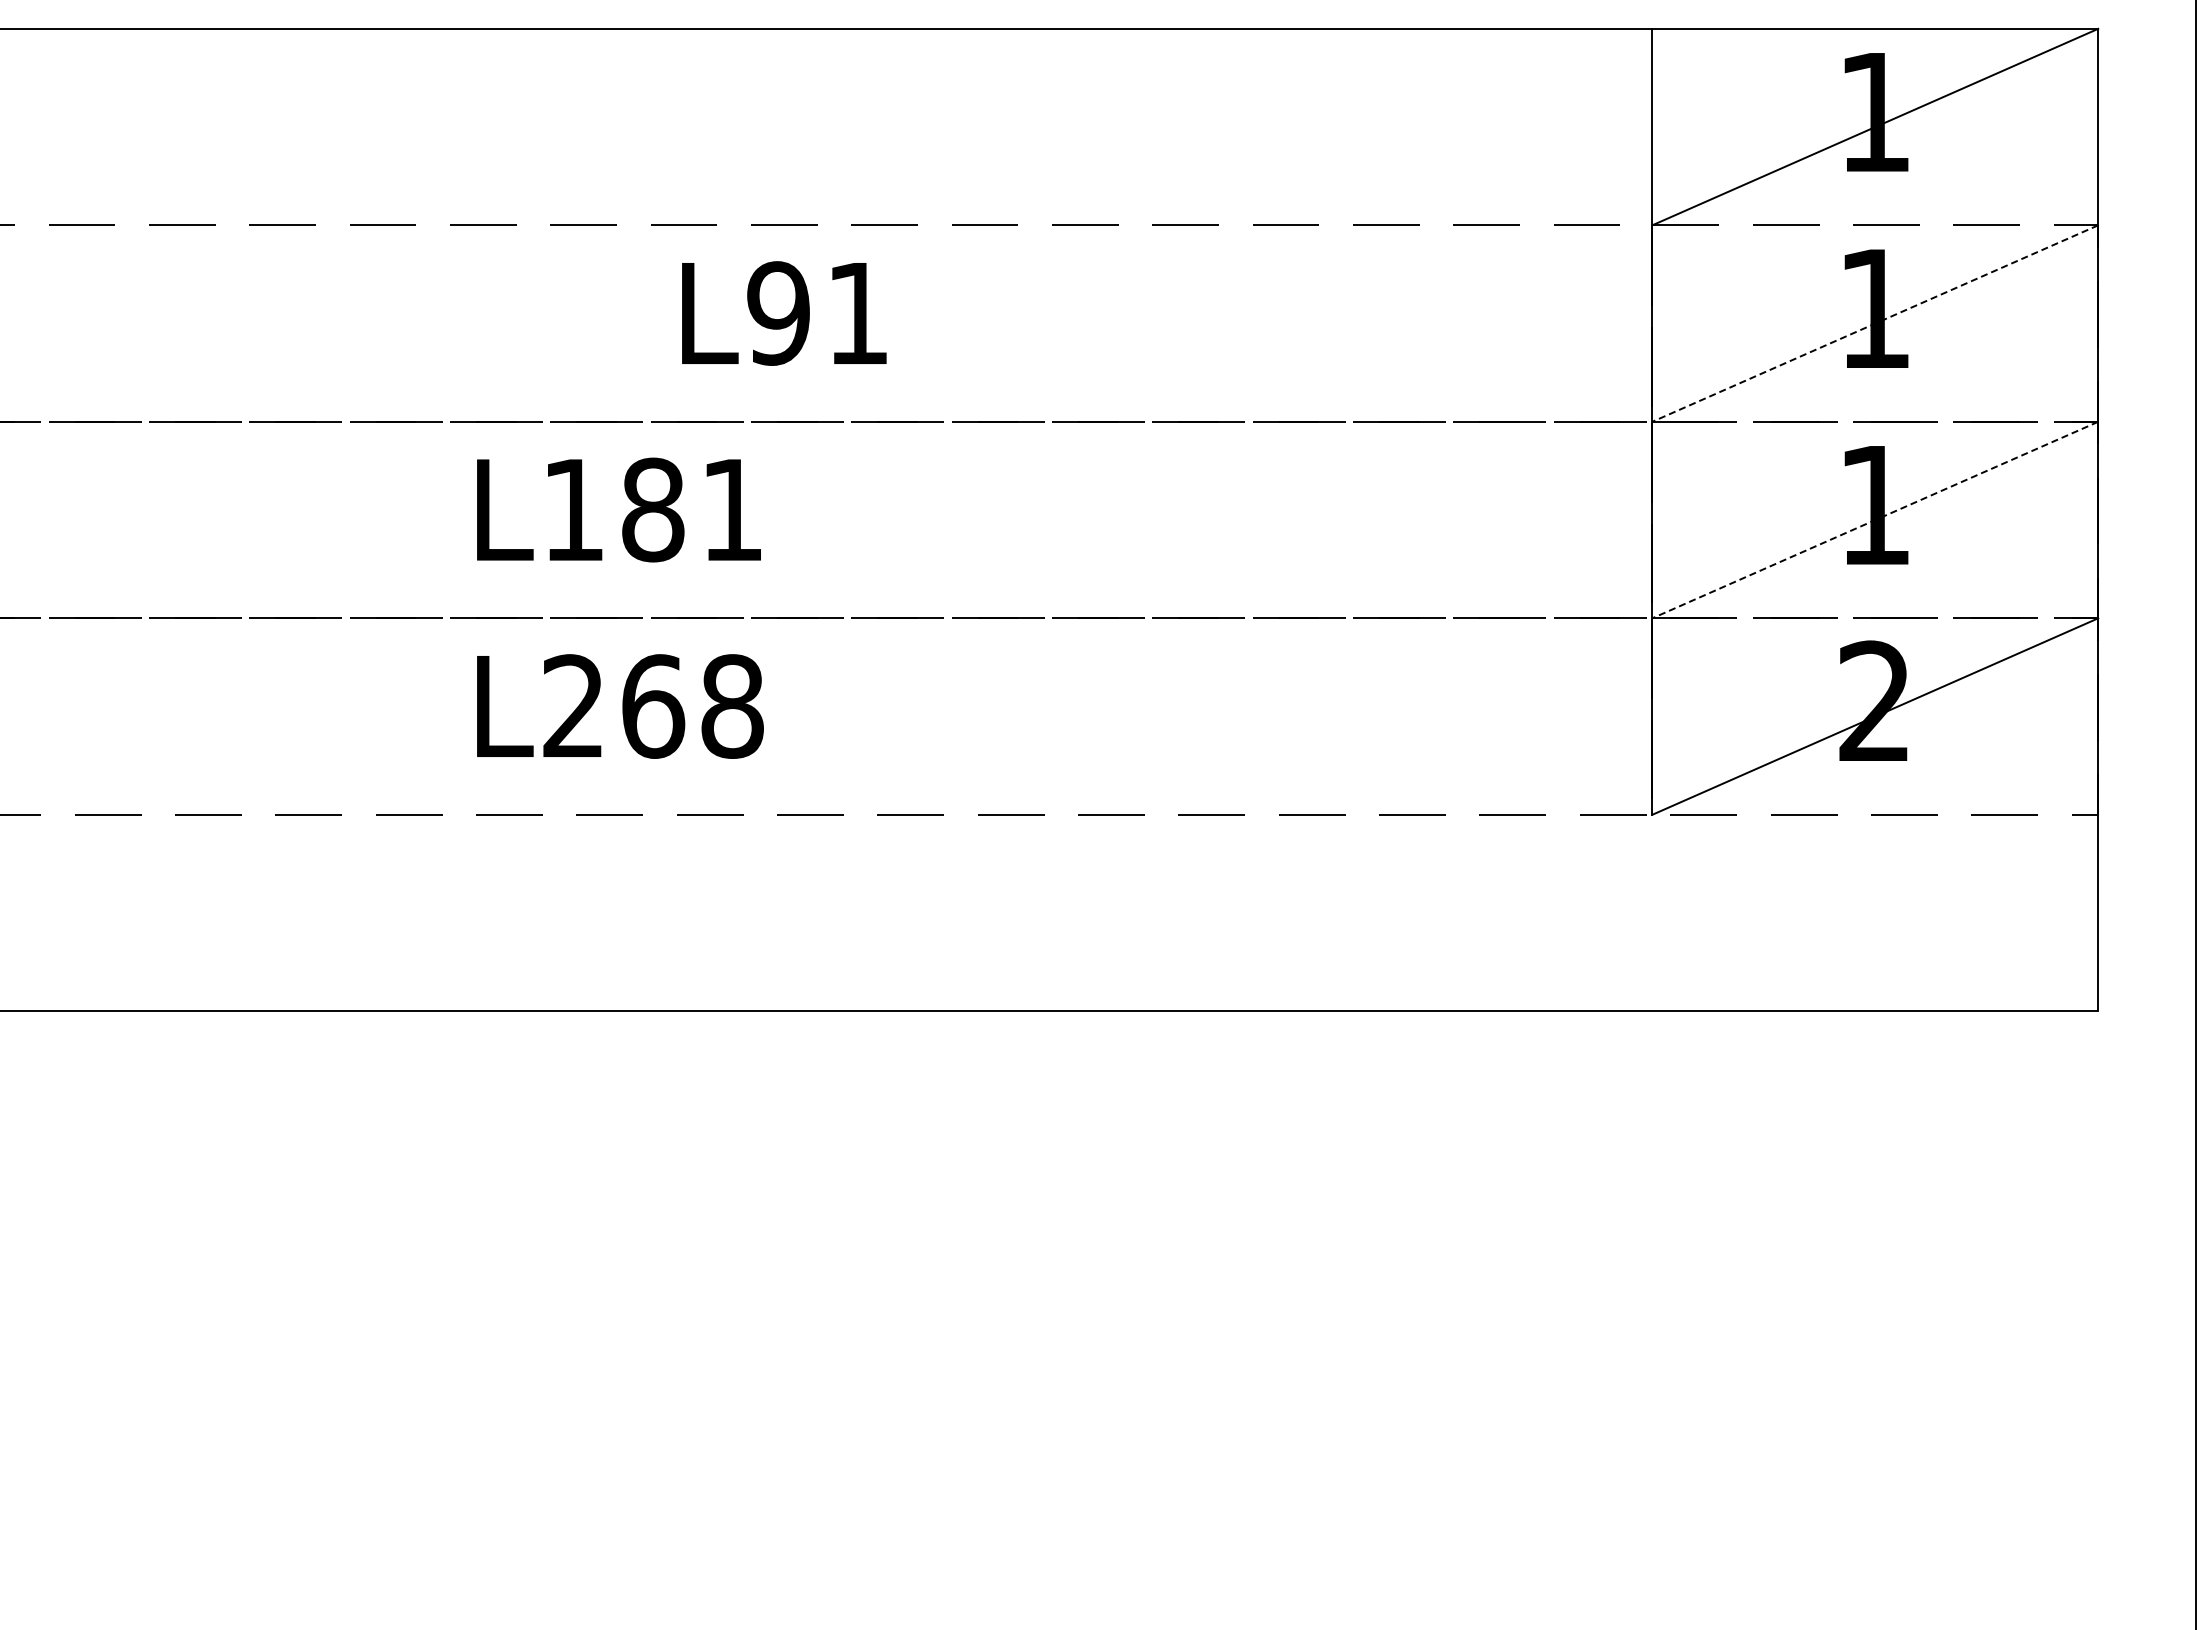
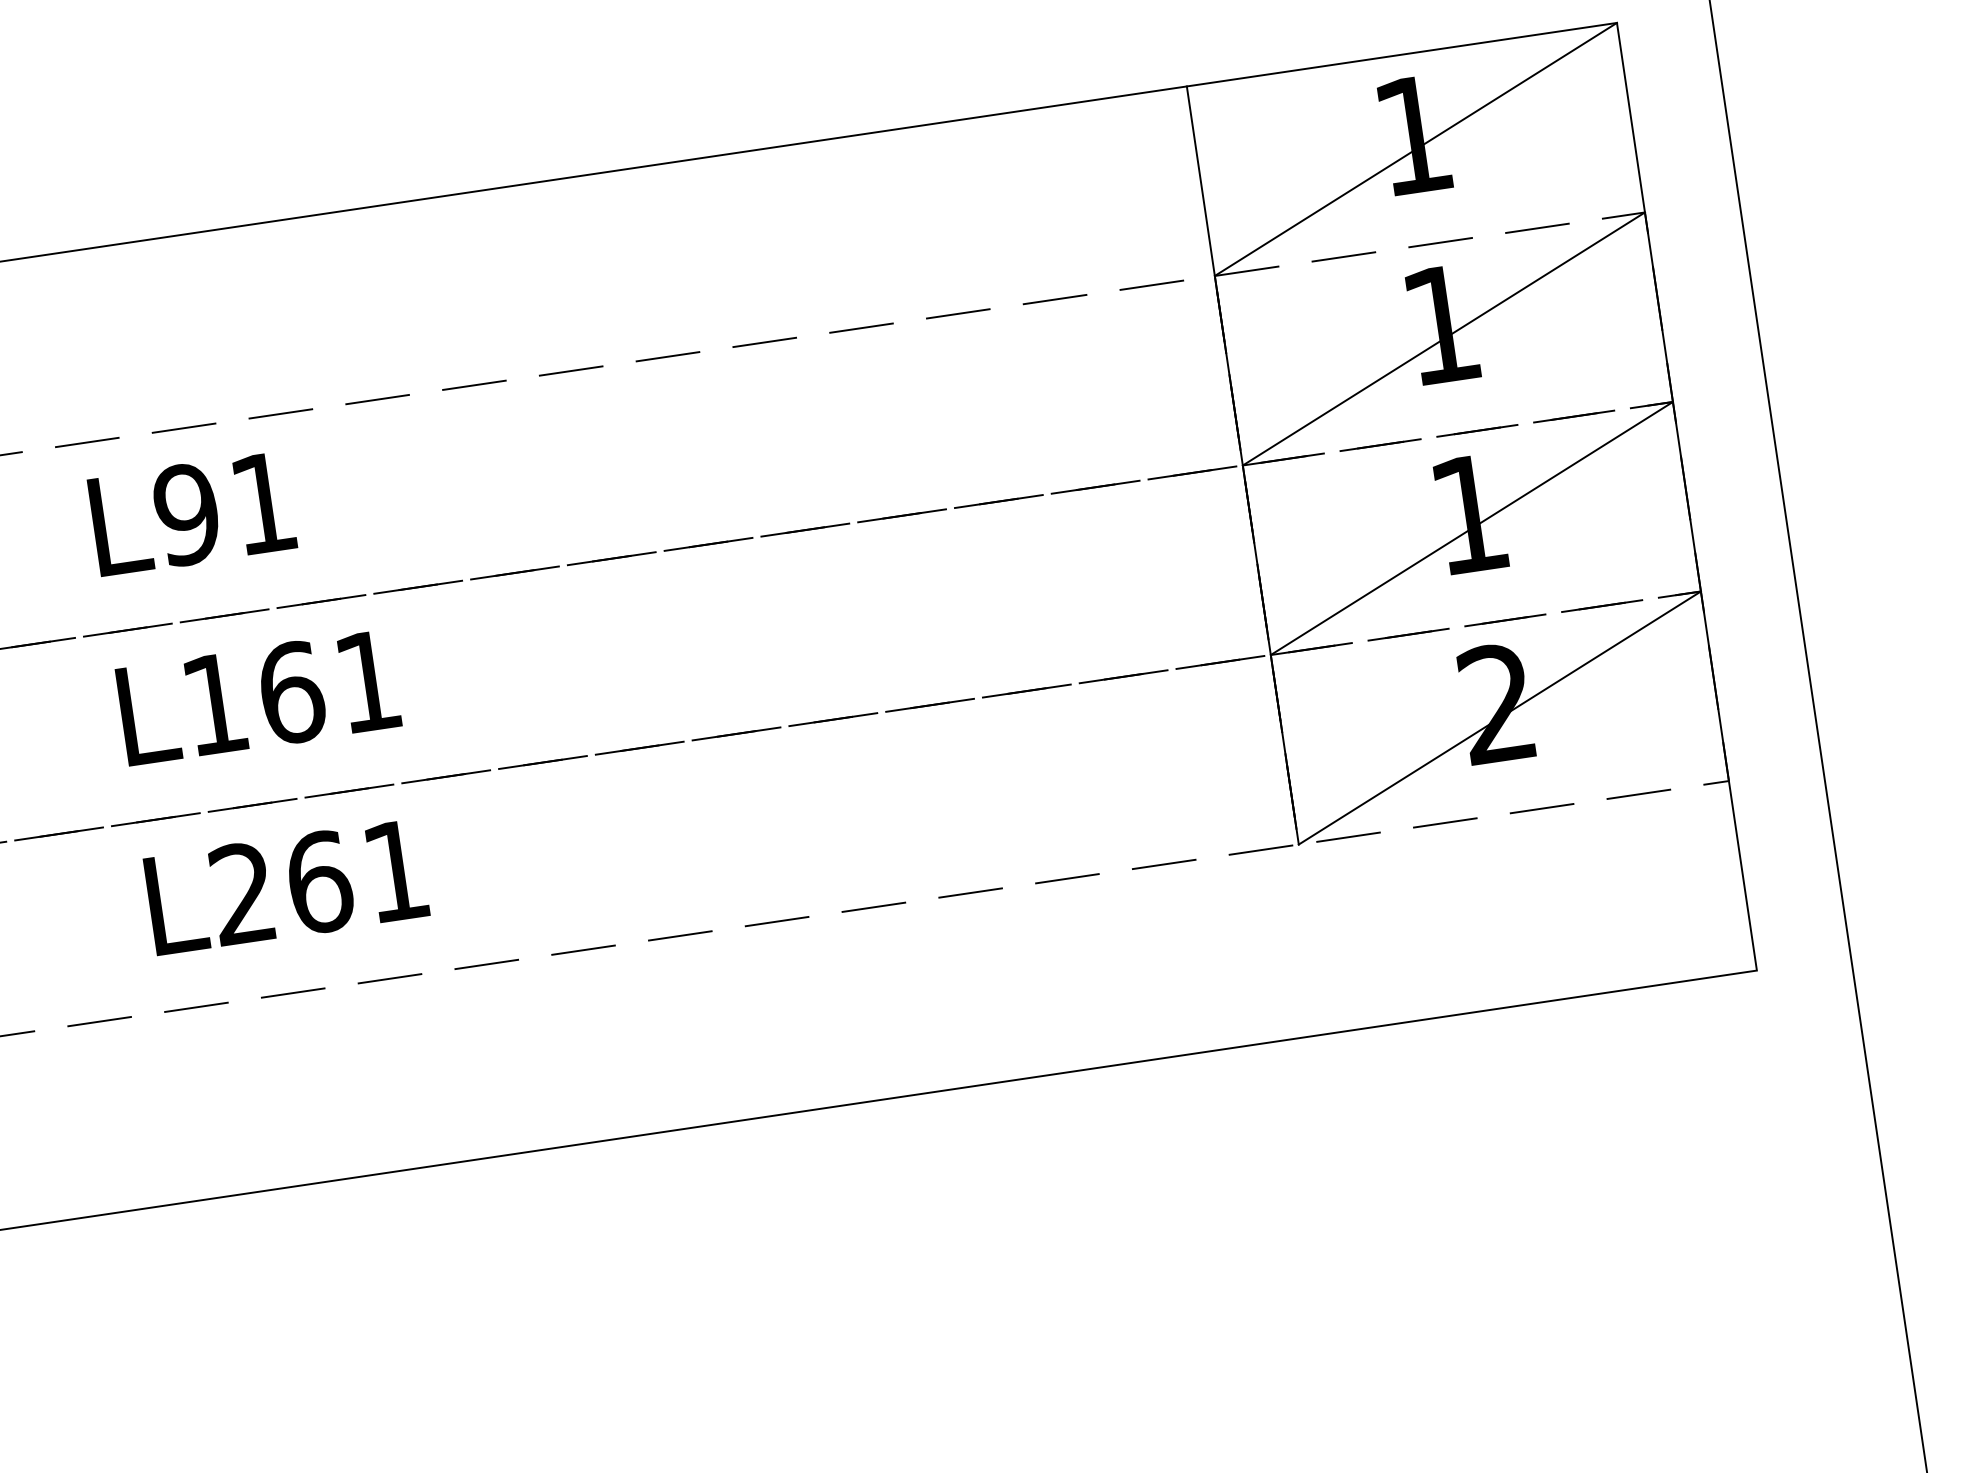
text: (784, 313) -> (192, 513), moved
line: (1875, 323) -> (1444, 338), dashed -> solid
text: (653, 509) -> (291, 692), L181 -> L161
line: (1875, 520) -> (1472, 528), dashed -> solid
text: (732, 706) -> (396, 871), L268 -> L261

